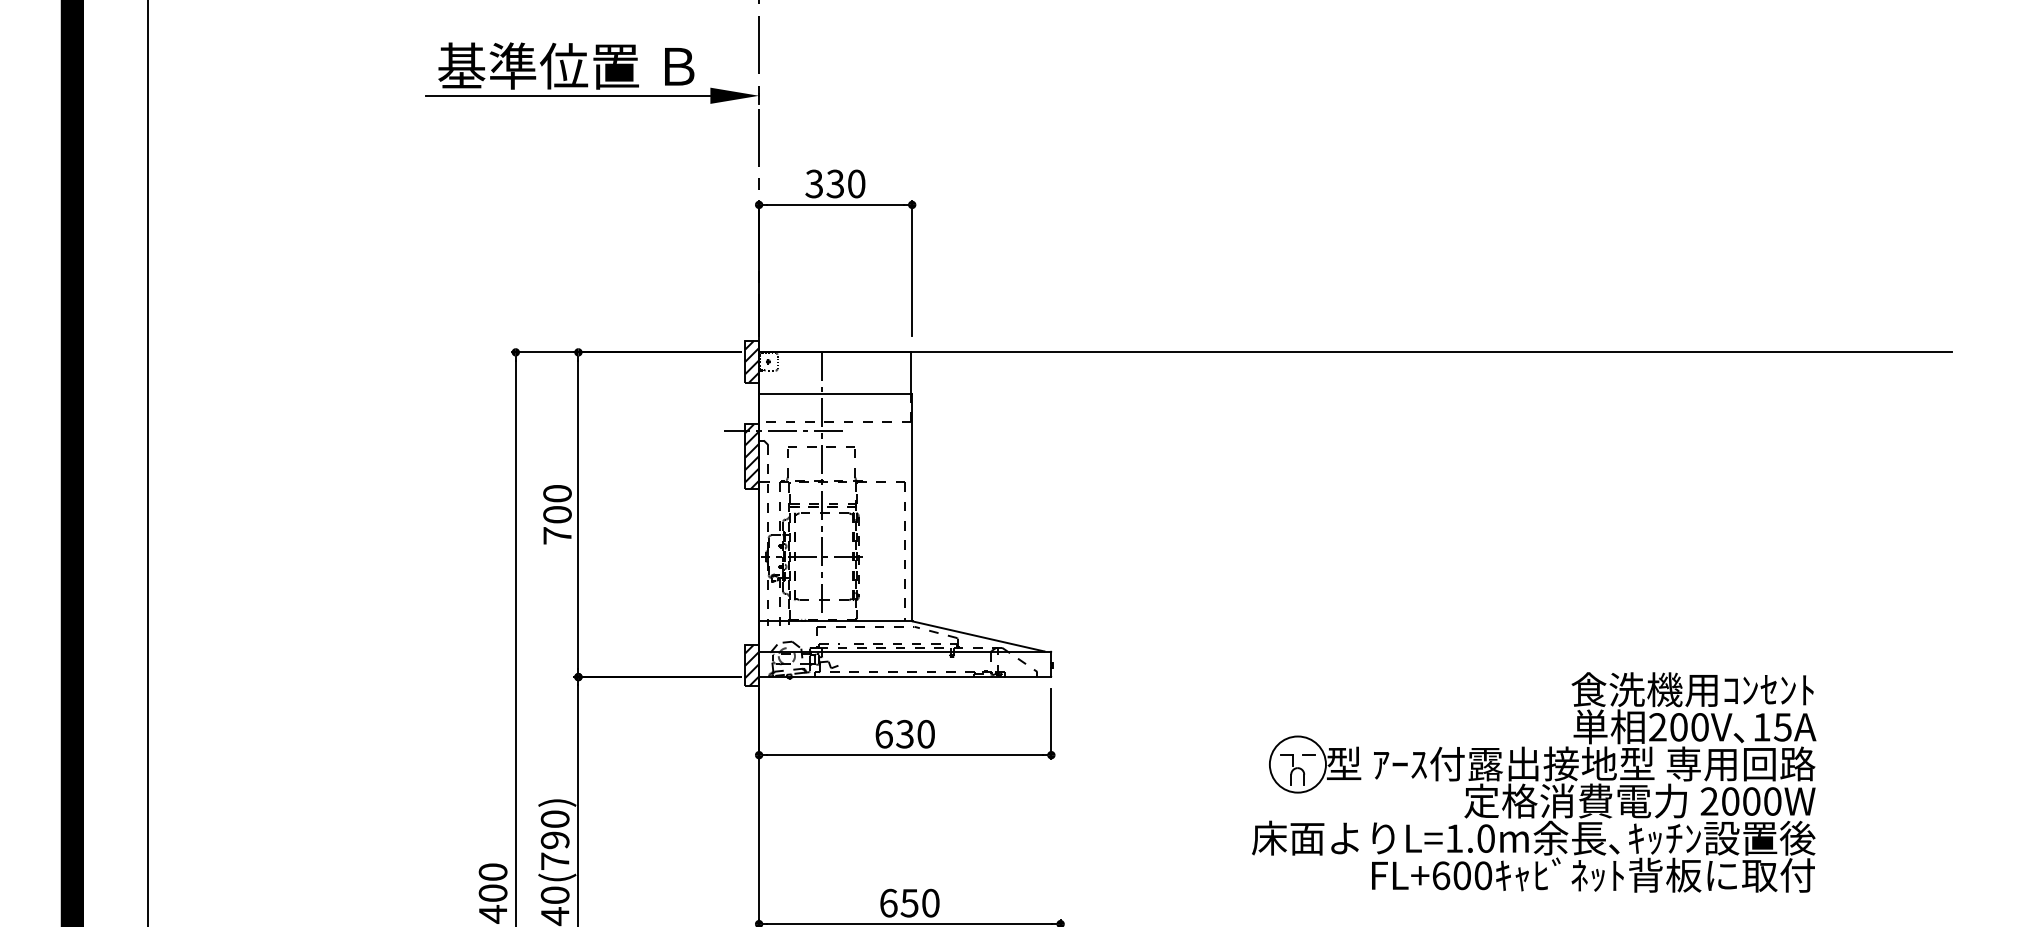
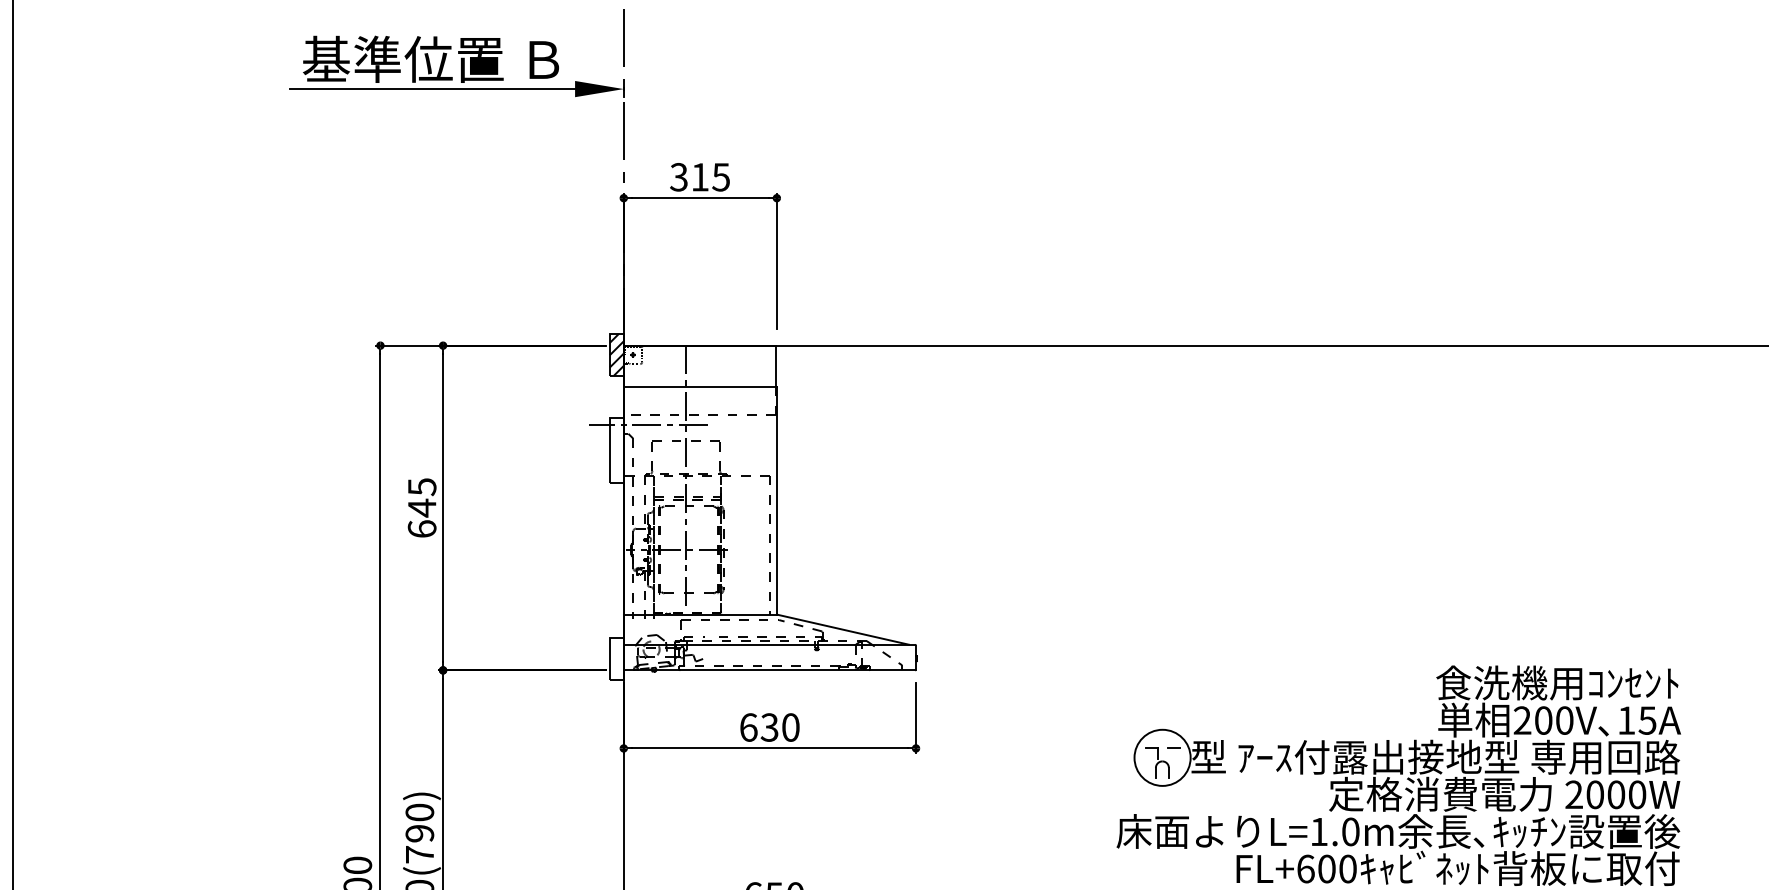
text: (845, 183) -> (710, 176), 330 -> 315
hatch: (752, 456) -> (617, 449), removed
text: (557, 514) -> (422, 507), 700 -> 645
hatch: (752, 665) -> (617, 658), removed

